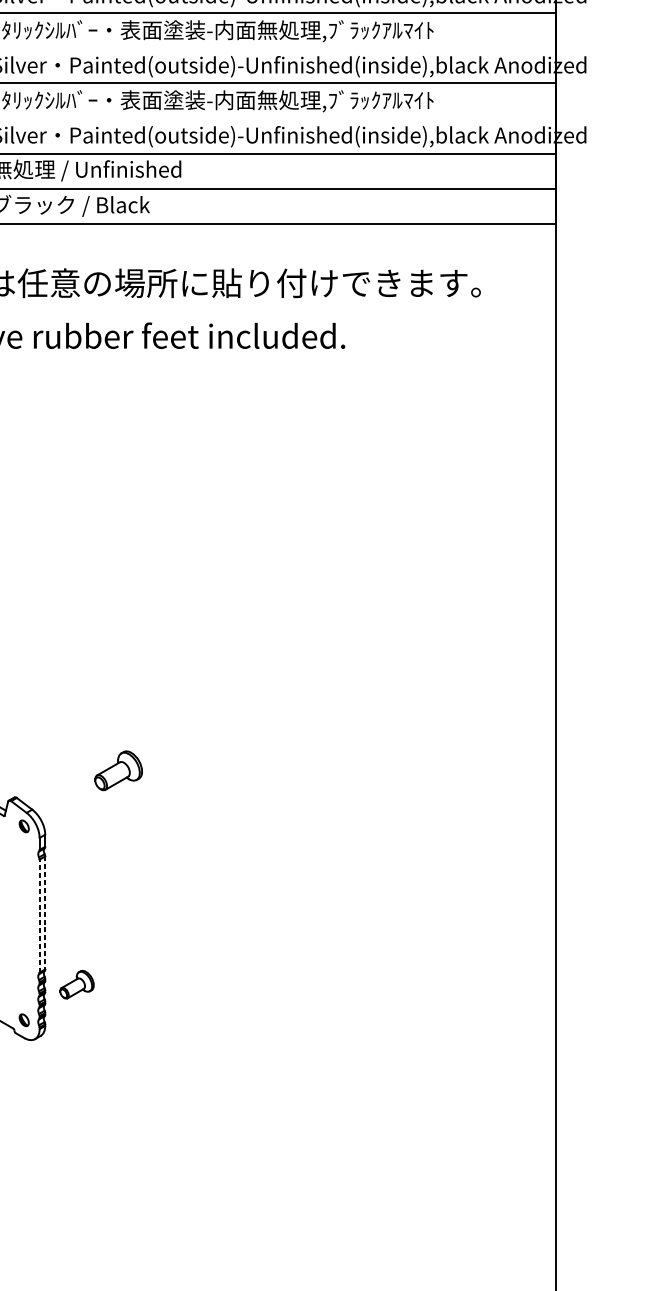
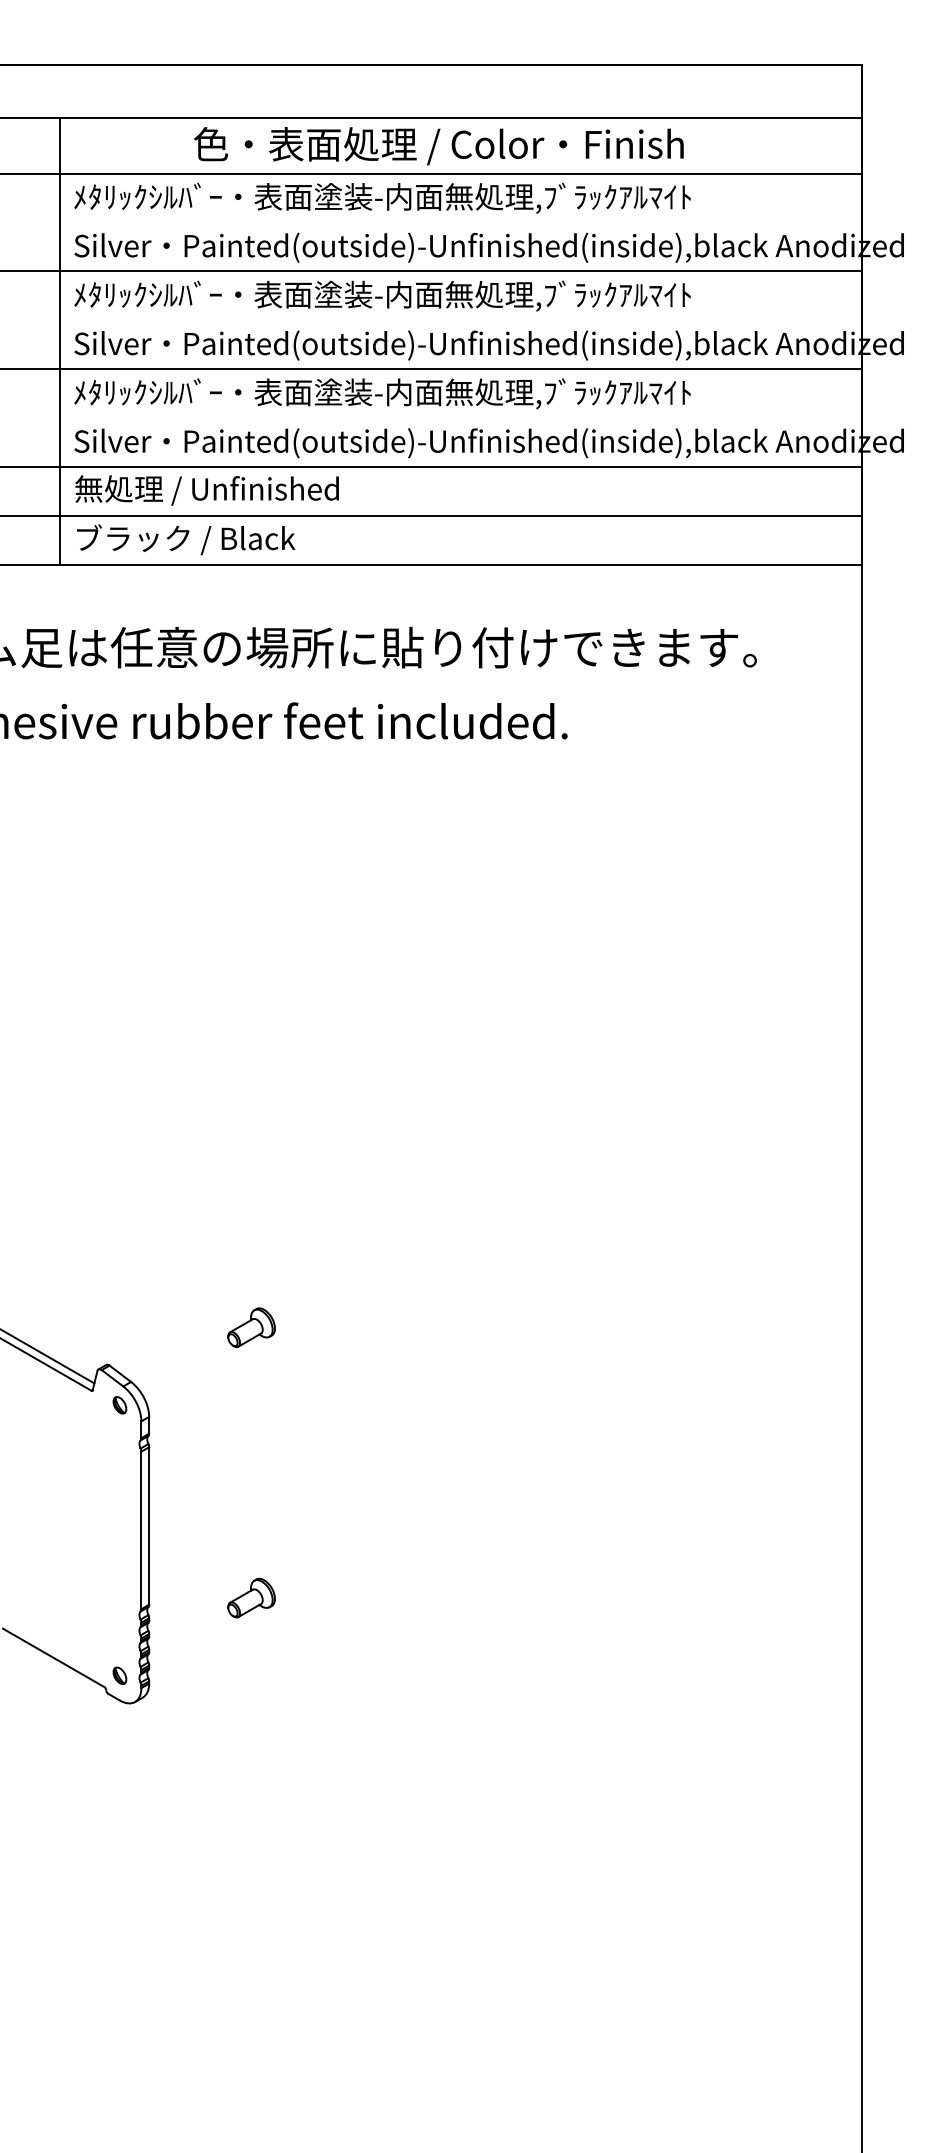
part: (118, 770) -> (251, 1327), size x0.71
line: (45, 912) -> (149, 1525), dashed -> solid
line: (39, 916) -> (141, 1530), dashed -> solid
part: (76, 984) -> (251, 1597), moved

